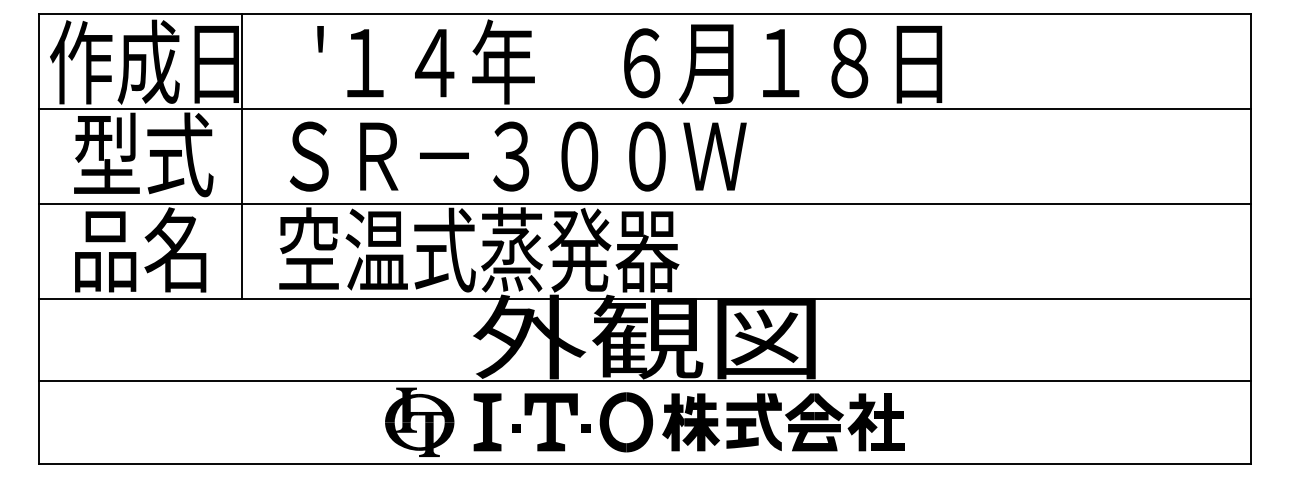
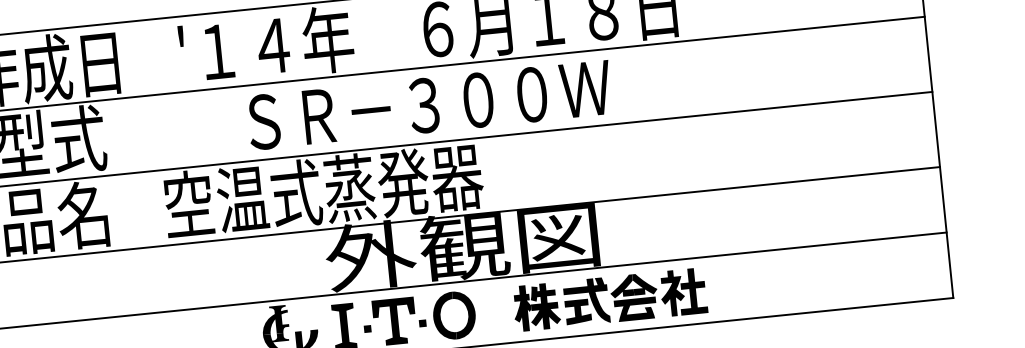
line: (241, 156) -> (127, 135), removed
text: (517, 156) -> (429, 105), moved
fill: (436, 407) -> (302, 319), removed
part: (783, 422) -> (609, 299), moved

